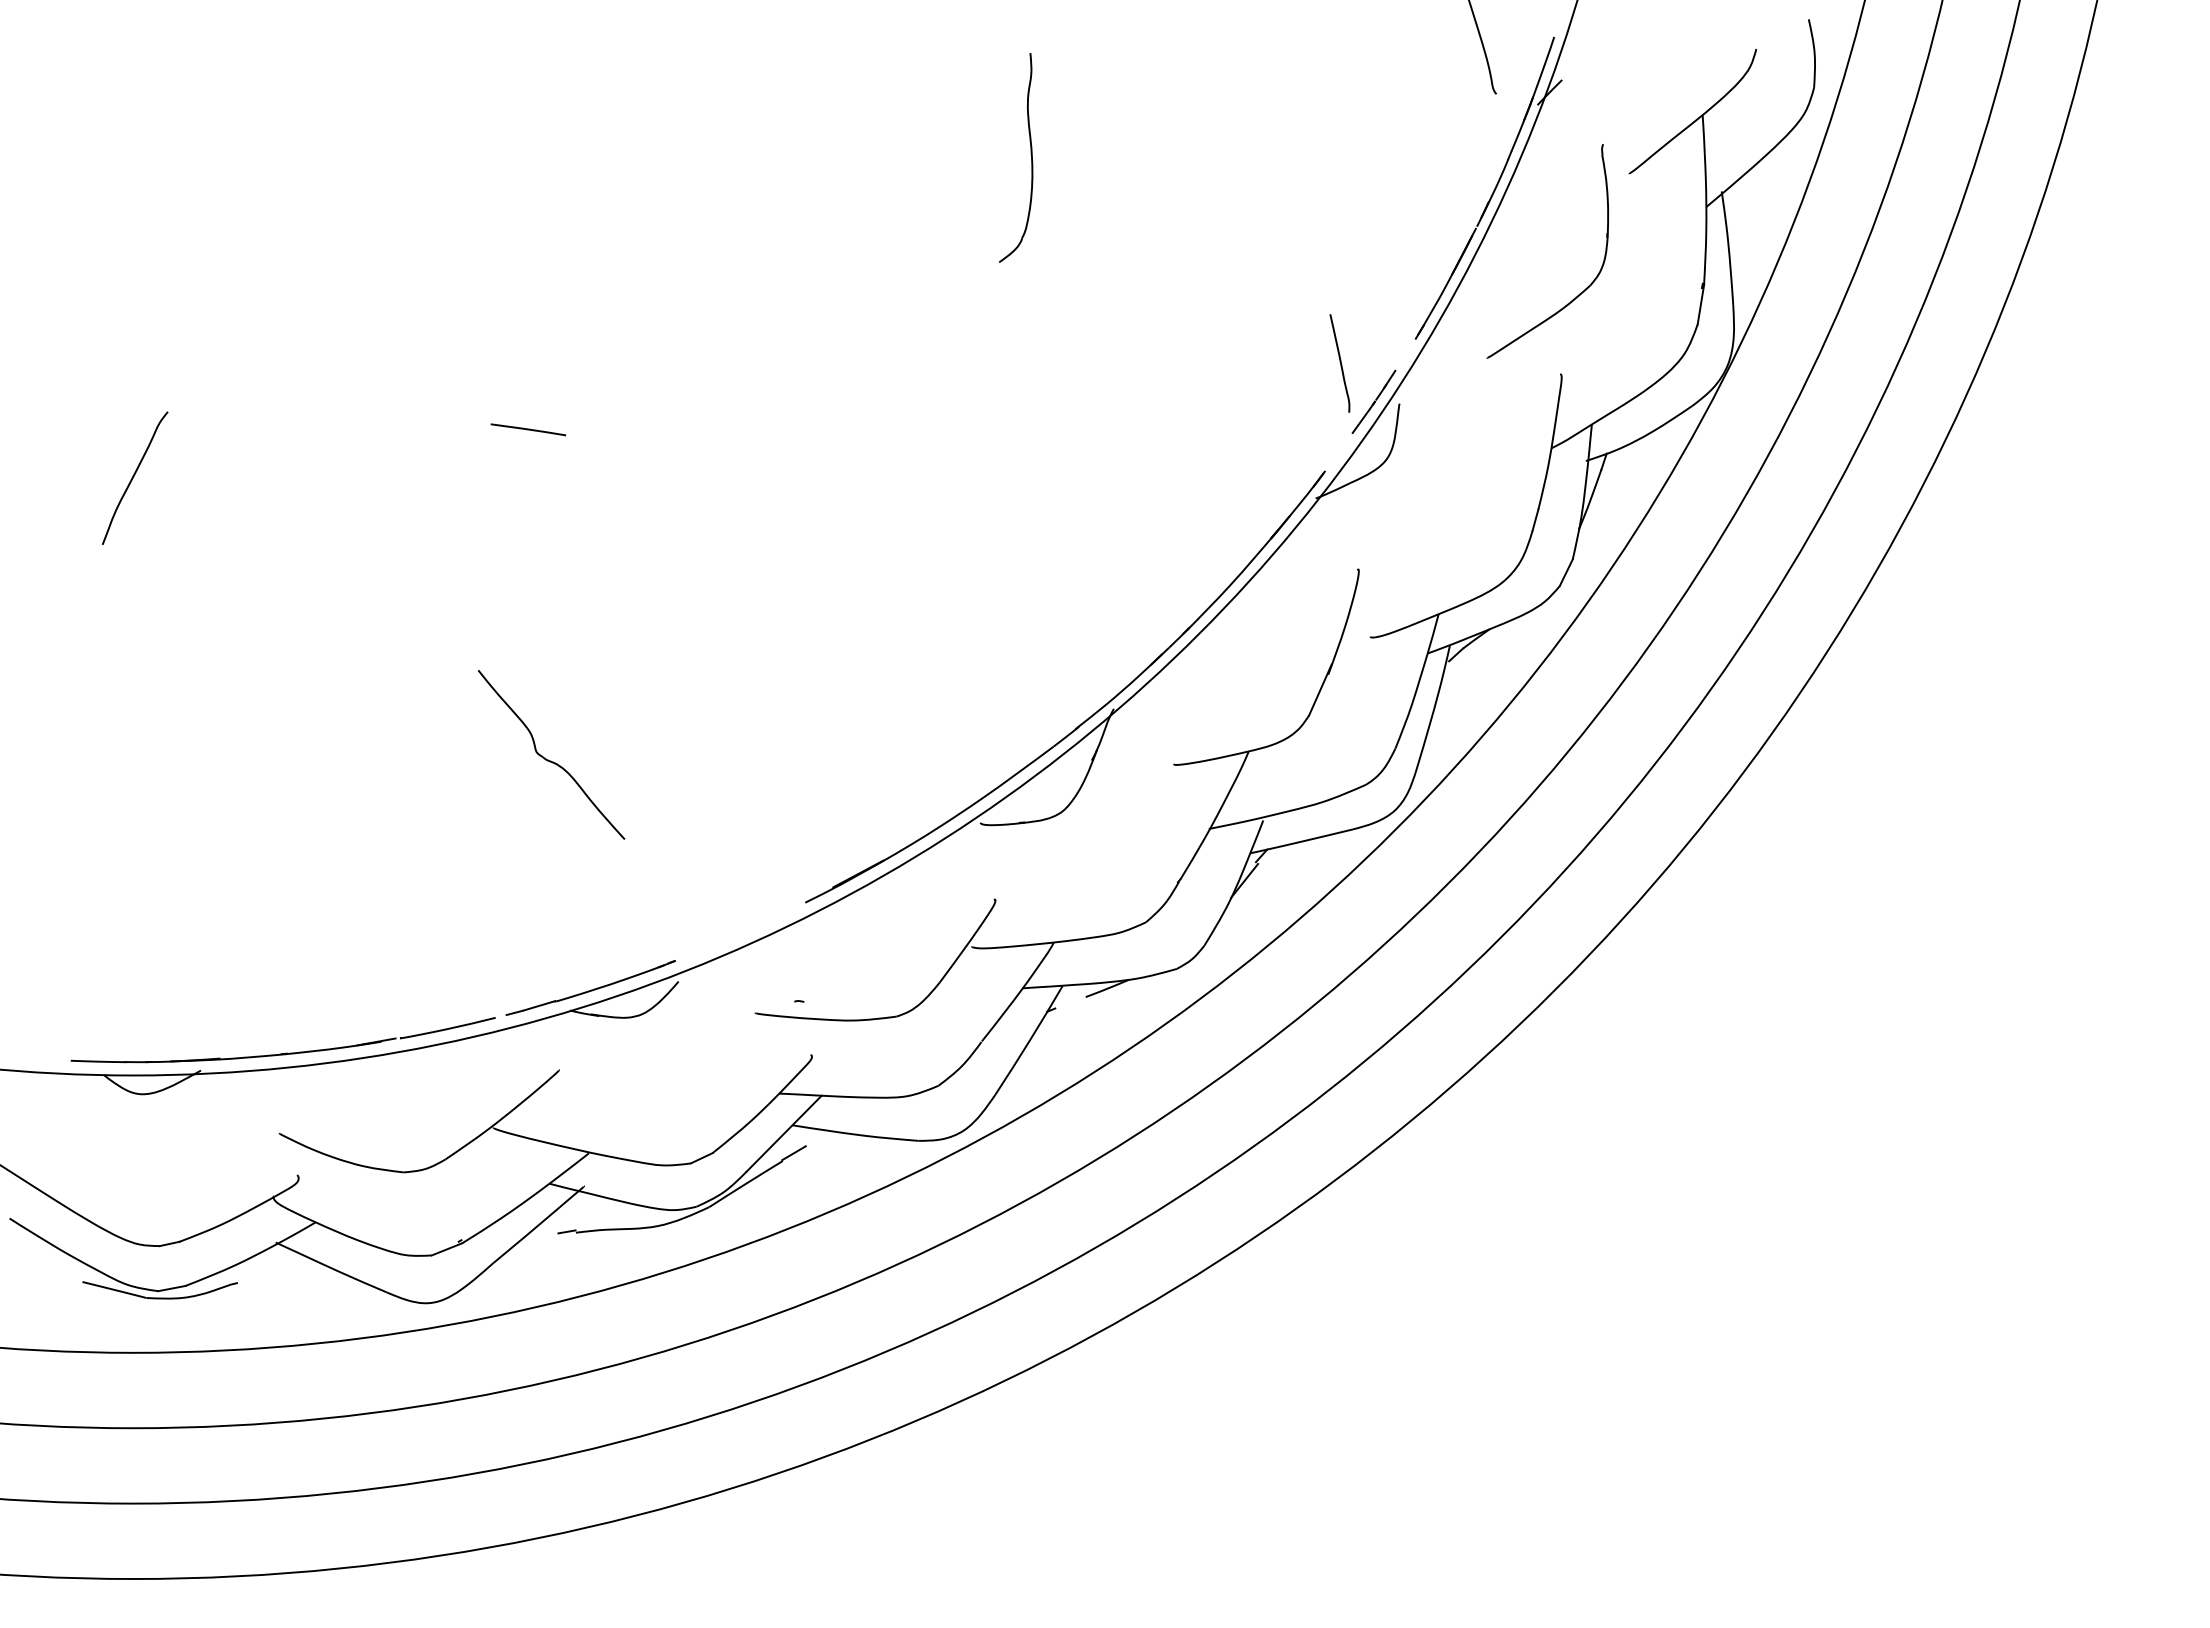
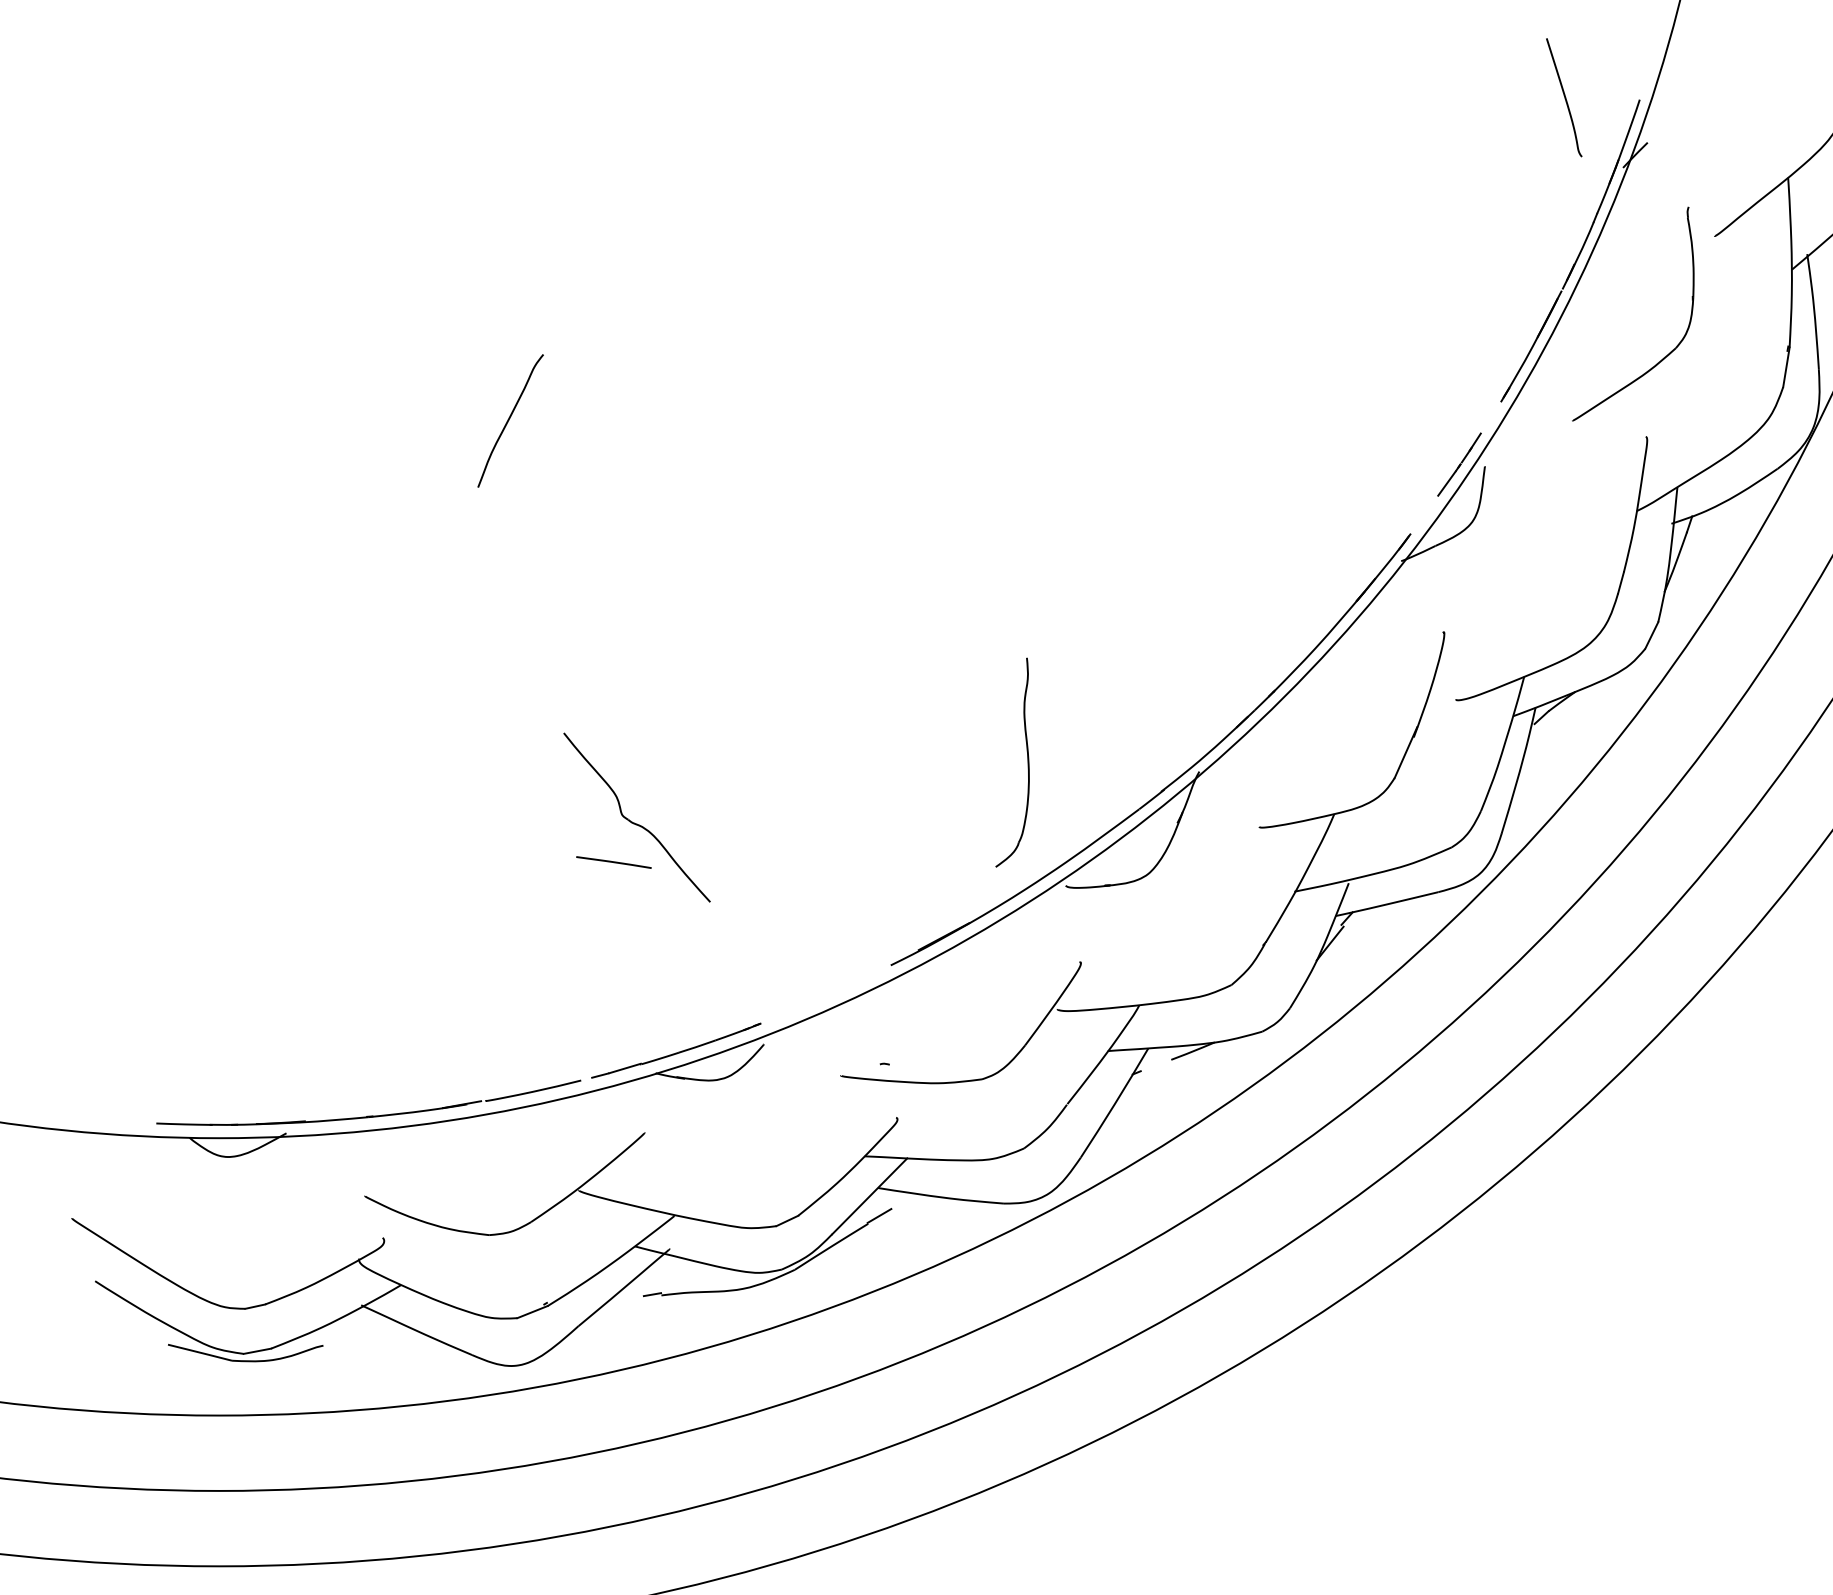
part: (1030, 154) -> (1027, 759), moved
curve: (1339, 362) -> (1425, 425), removed
line: (528, 429) -> (614, 862), moved
curve: (134, 476) -> (510, 419), moved

